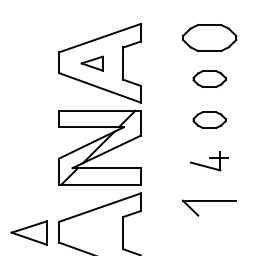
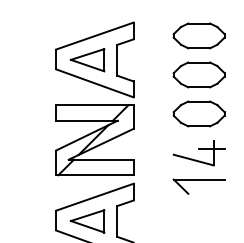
part: (92, 63) -> (87, 60), size x1.67
part: (208, 78) -> (198, 74), size x1.67
part: (208, 119) -> (198, 113), size x1.67
part: (208, 161) -> (198, 153), size x1.43
part: (208, 207) -> (198, 186), moved
part: (29, 233) -> (87, 221), moved

